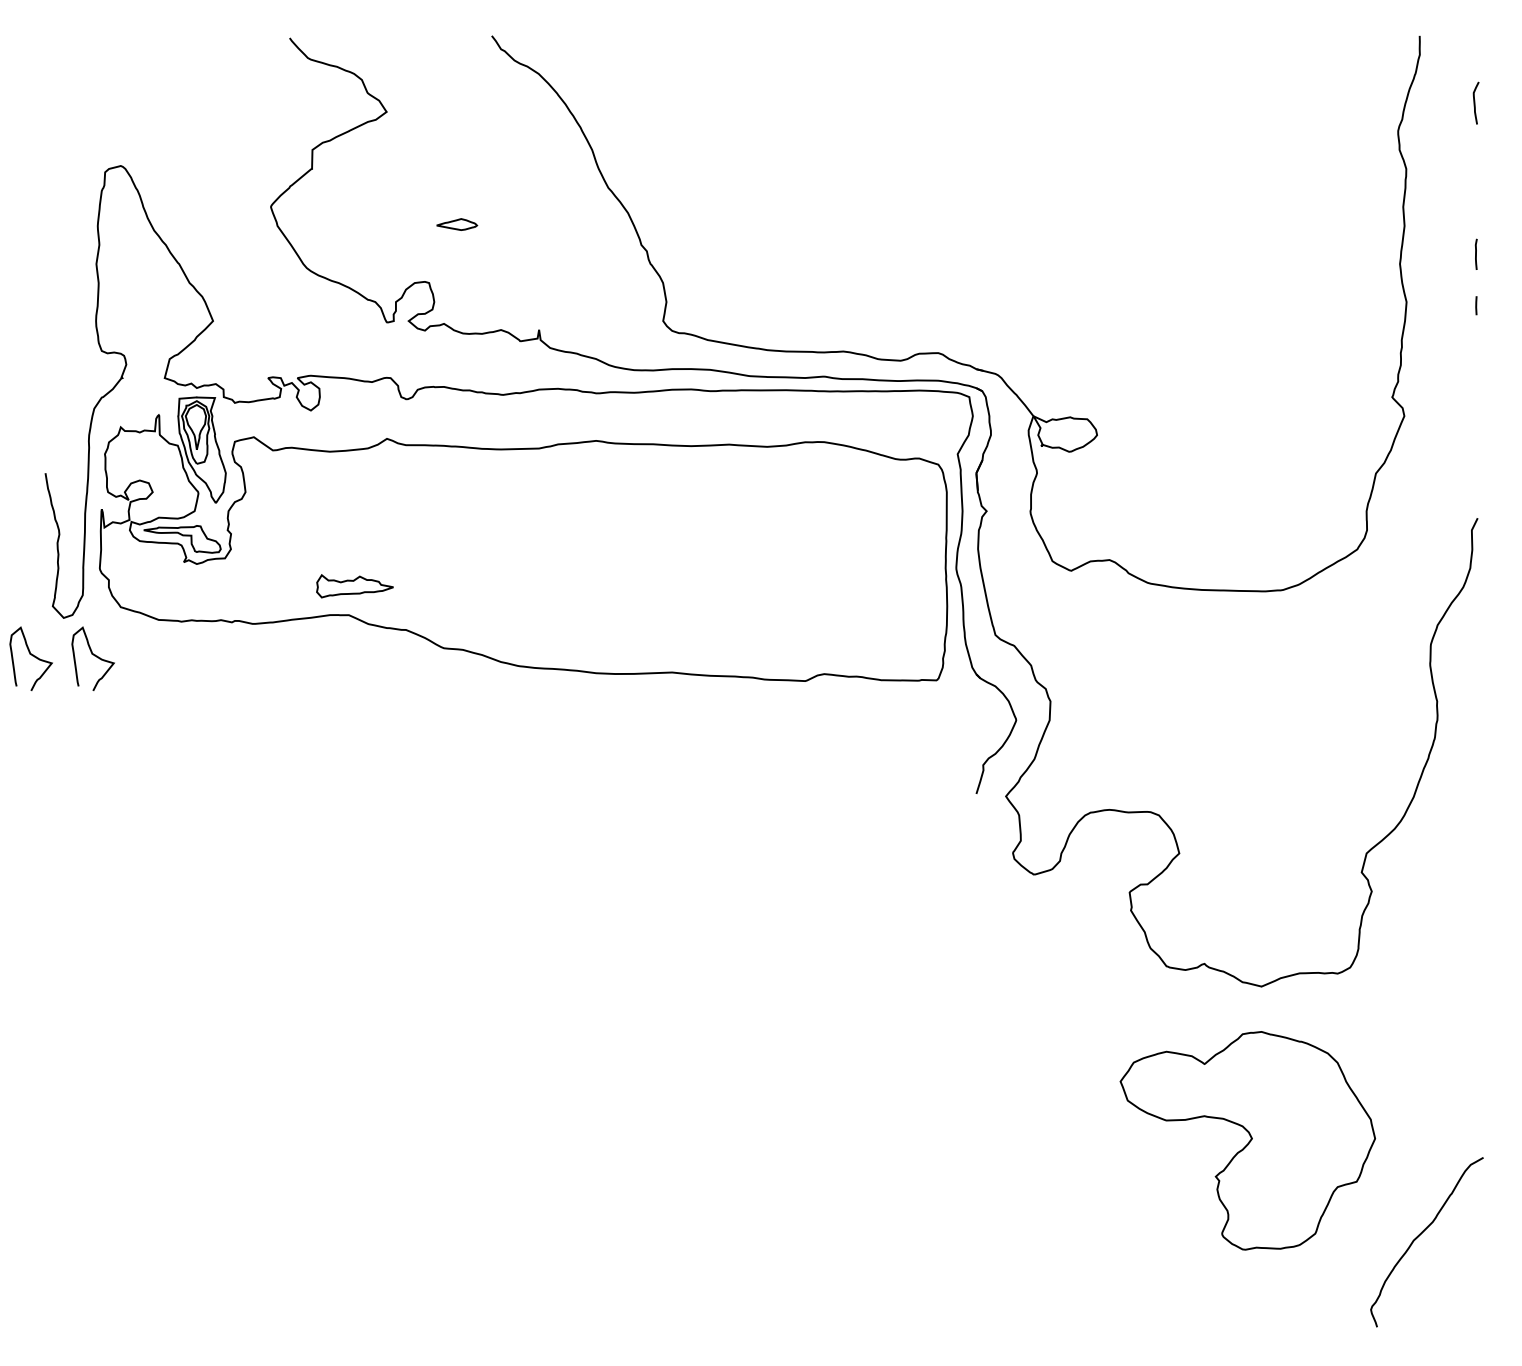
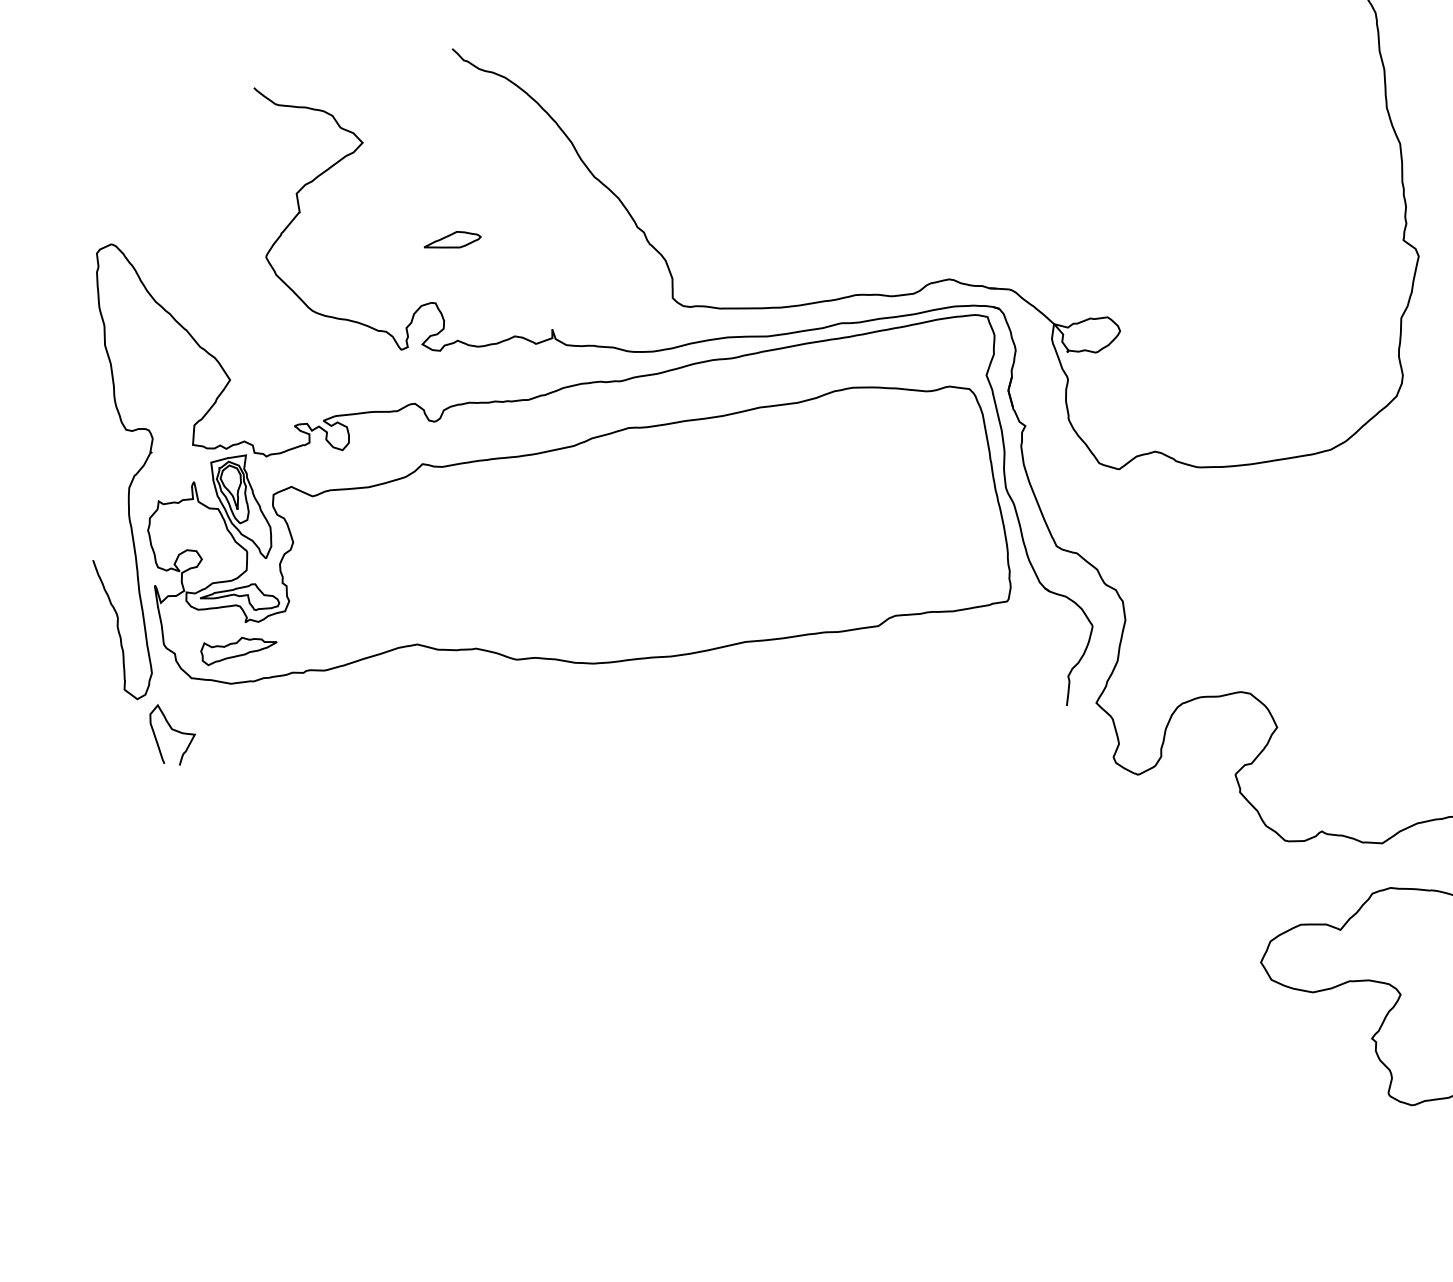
part: (456, 224) -> (451, 240), size x1.43
part: (354, 586) -> (238, 648), moved
curve: (32, 656) -> (113, 742), removed

